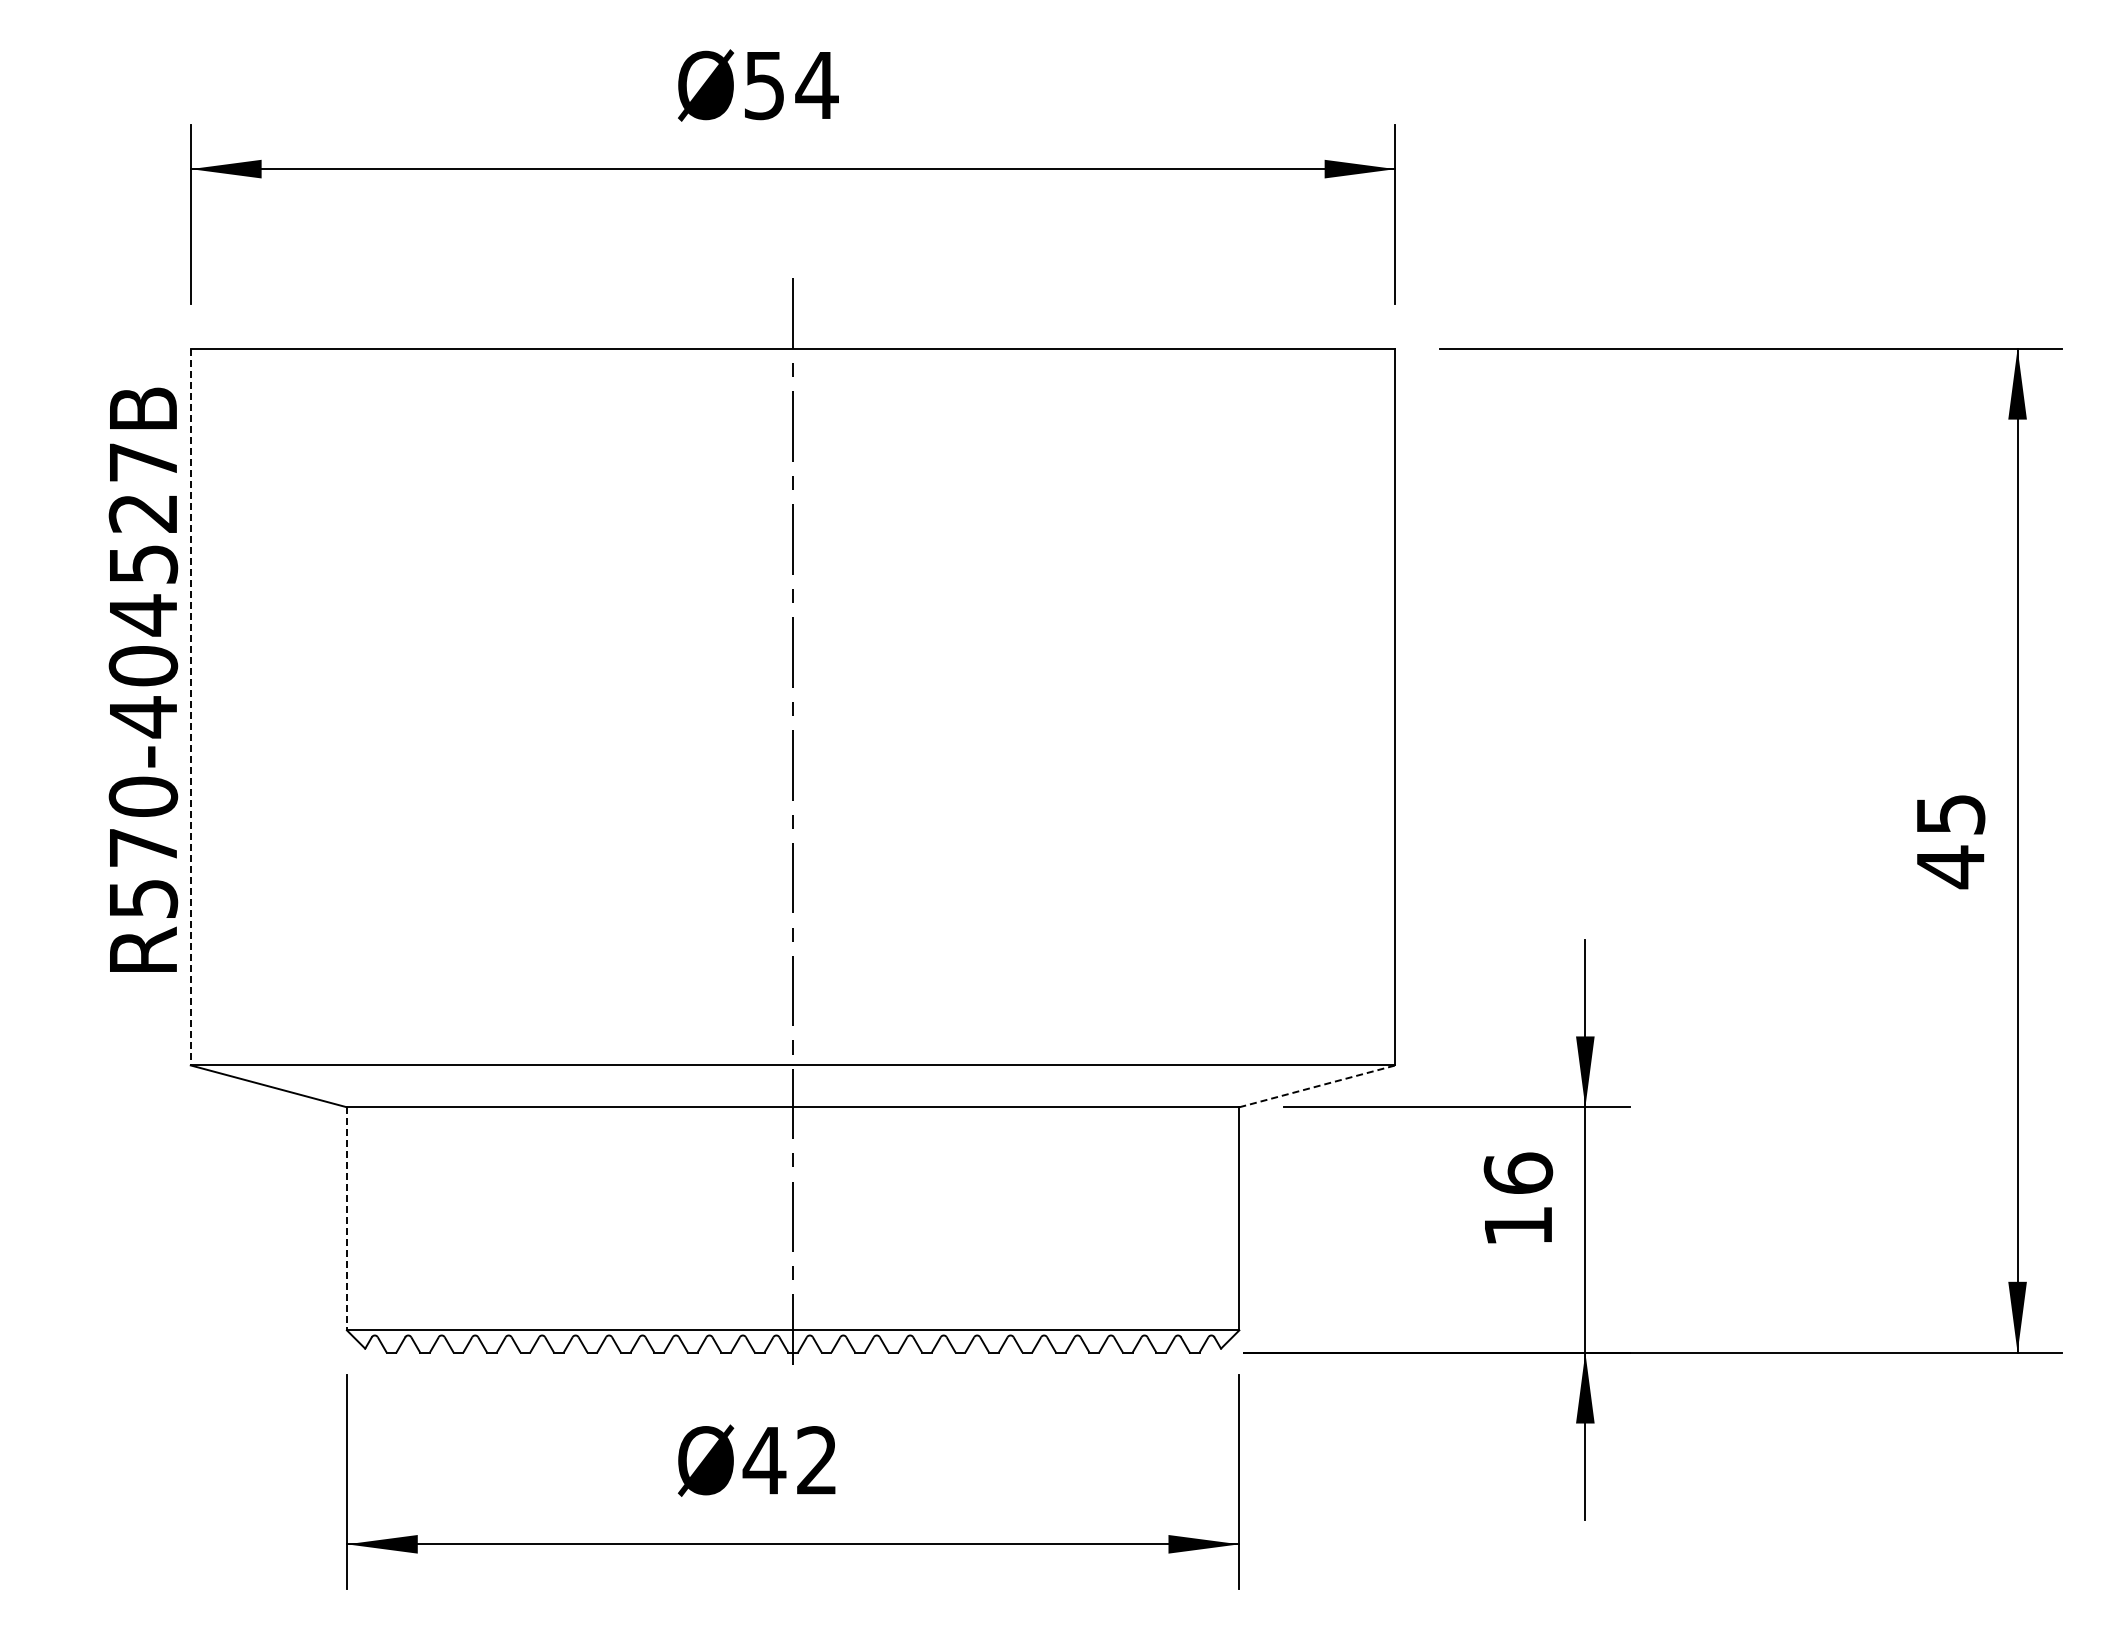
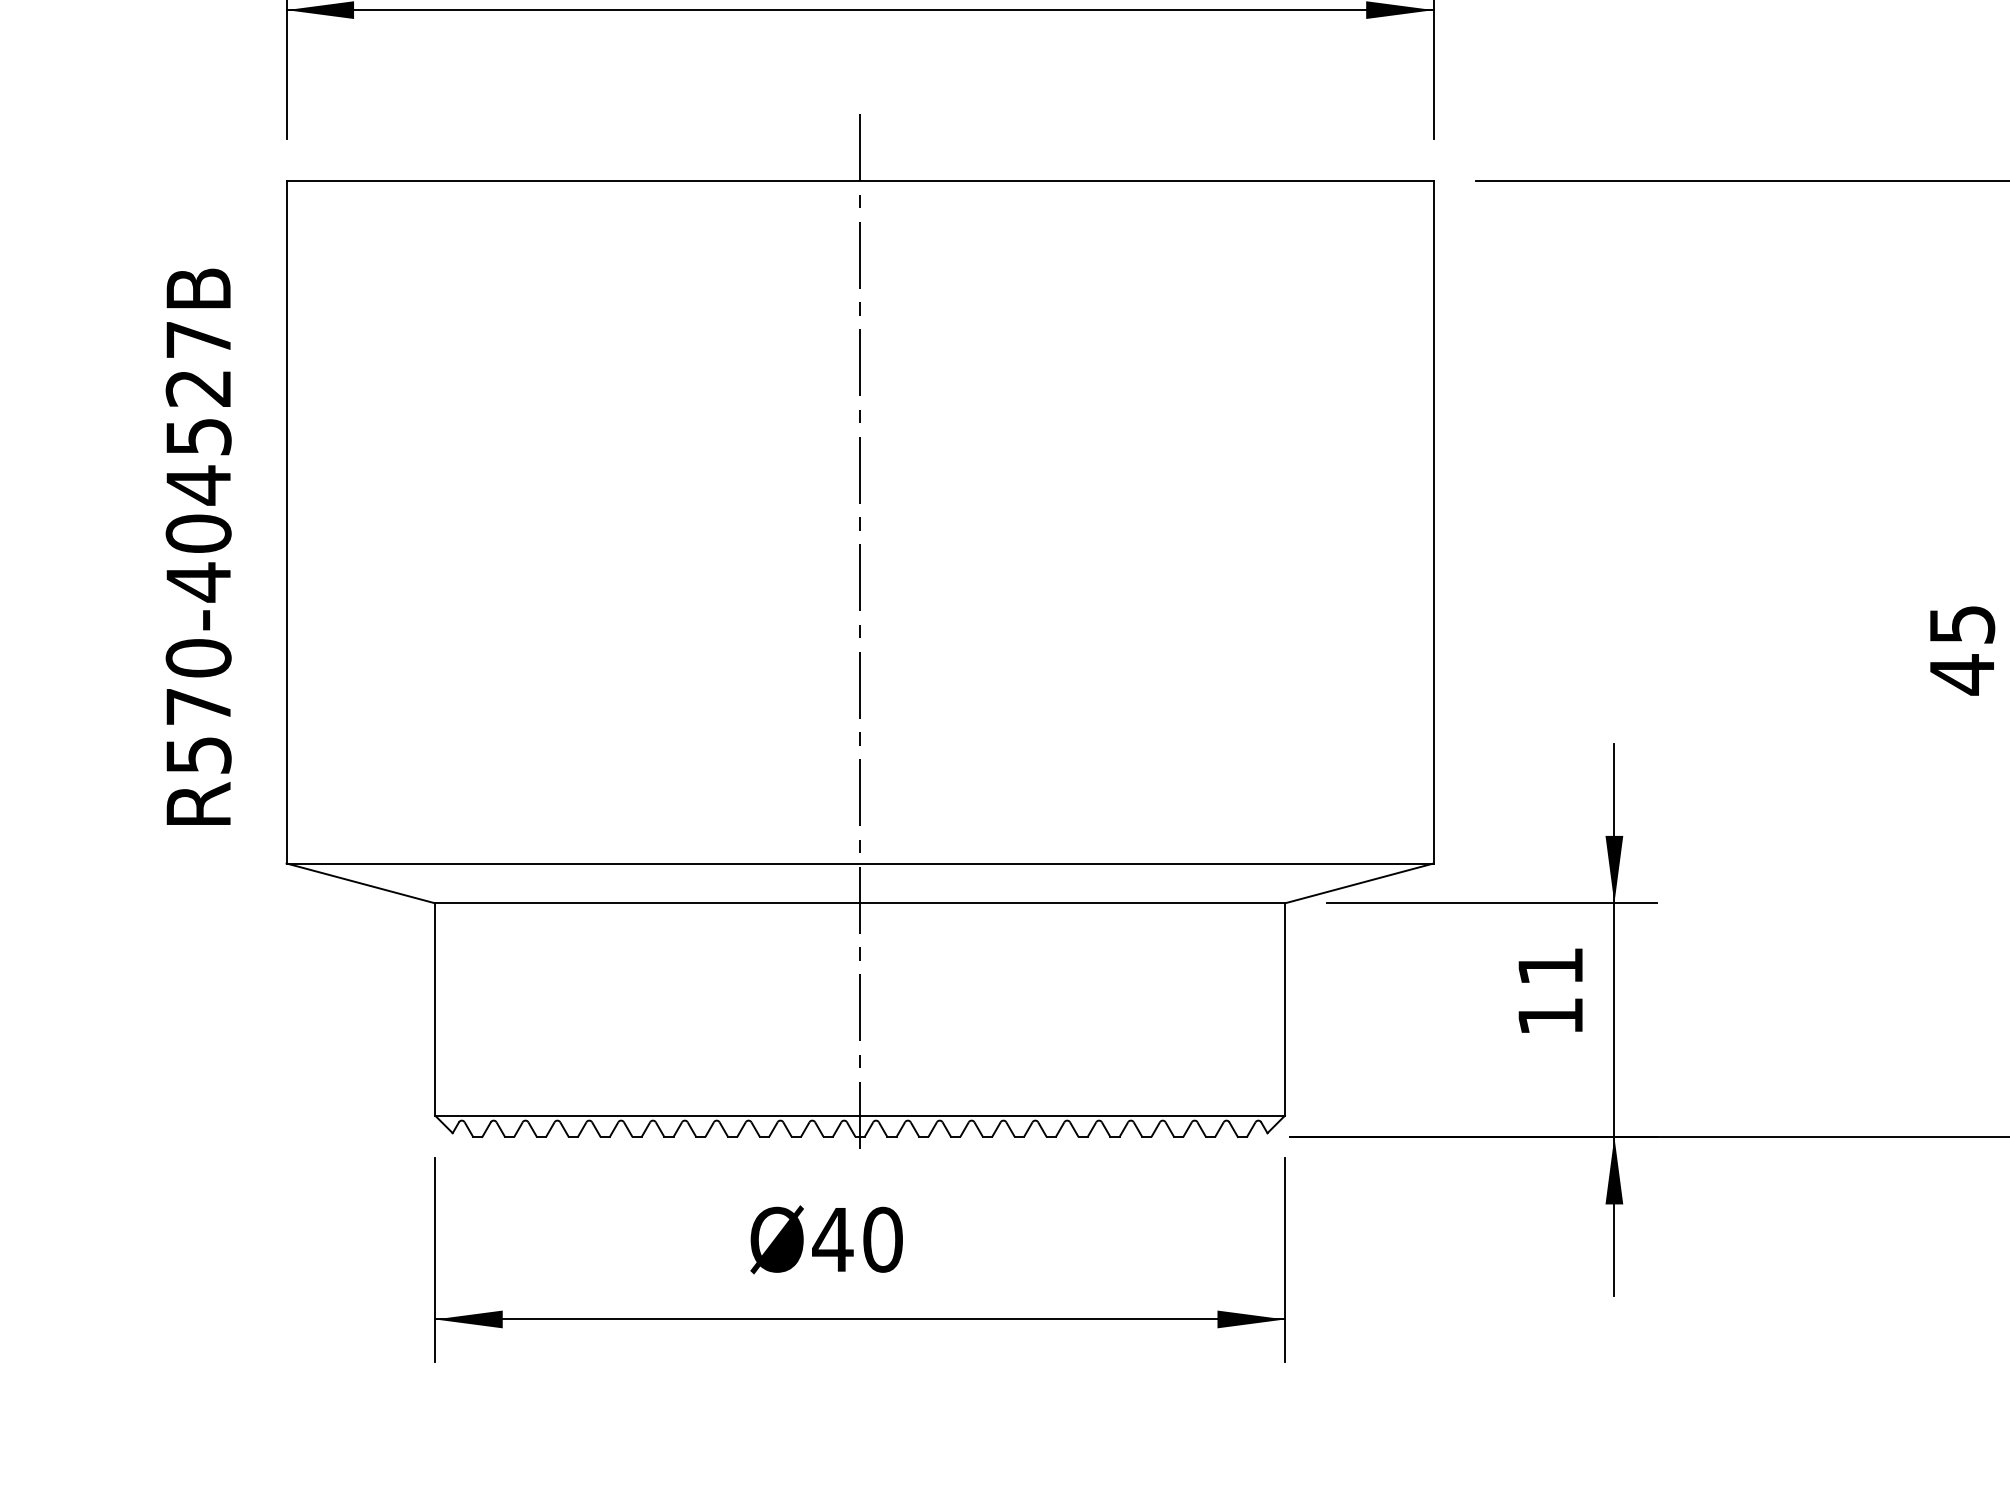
text: (143, 679) -> (198, 546), moved
line: (190, 707) -> (286, 522), dashed -> solid
line: (1317, 1086) -> (1359, 883), dashed -> solid
text: (1518, 1172) -> (1550, 965), 16 -> 11
line: (346, 1218) -> (434, 1009), dashed -> solid
text: (817, 1460) -> (883, 1239), Ø42 -> Ø40

